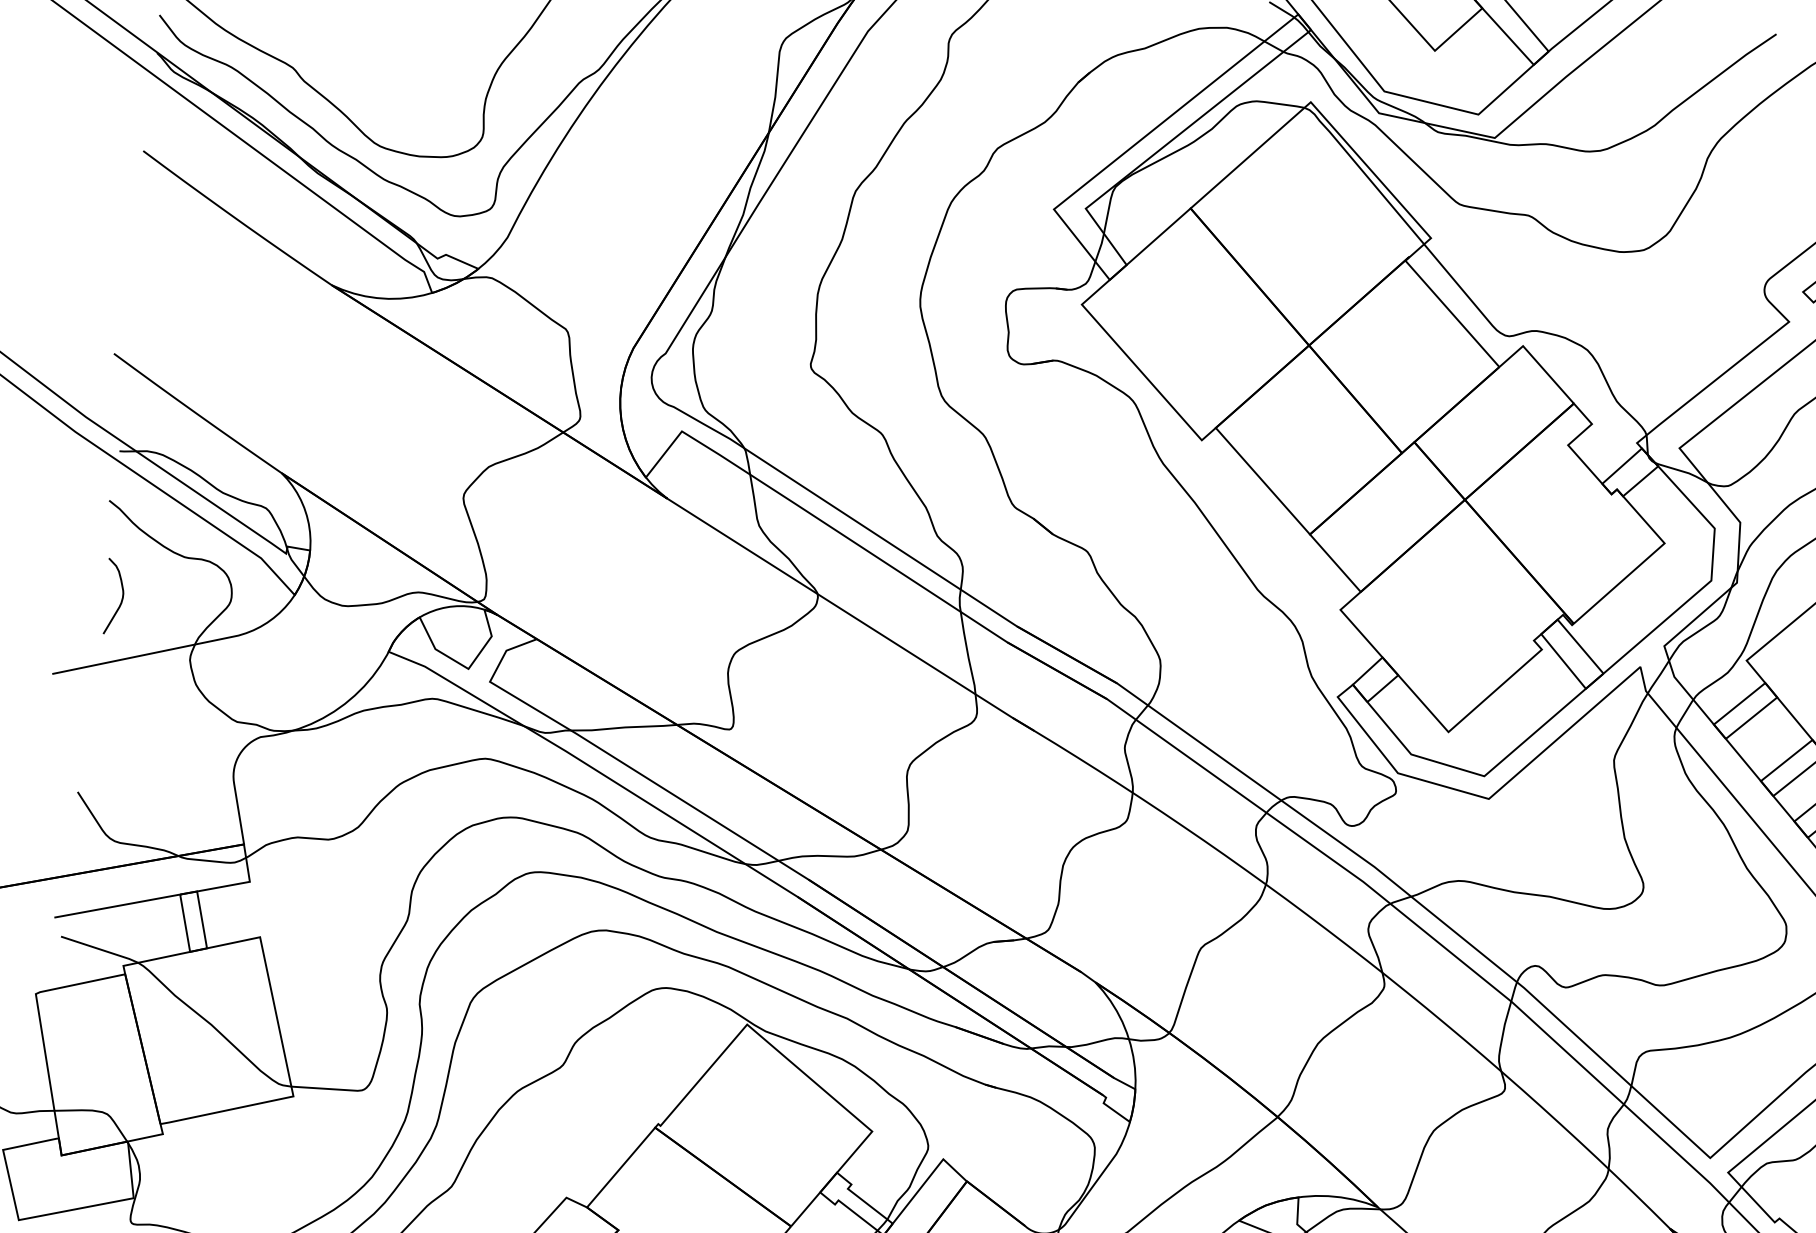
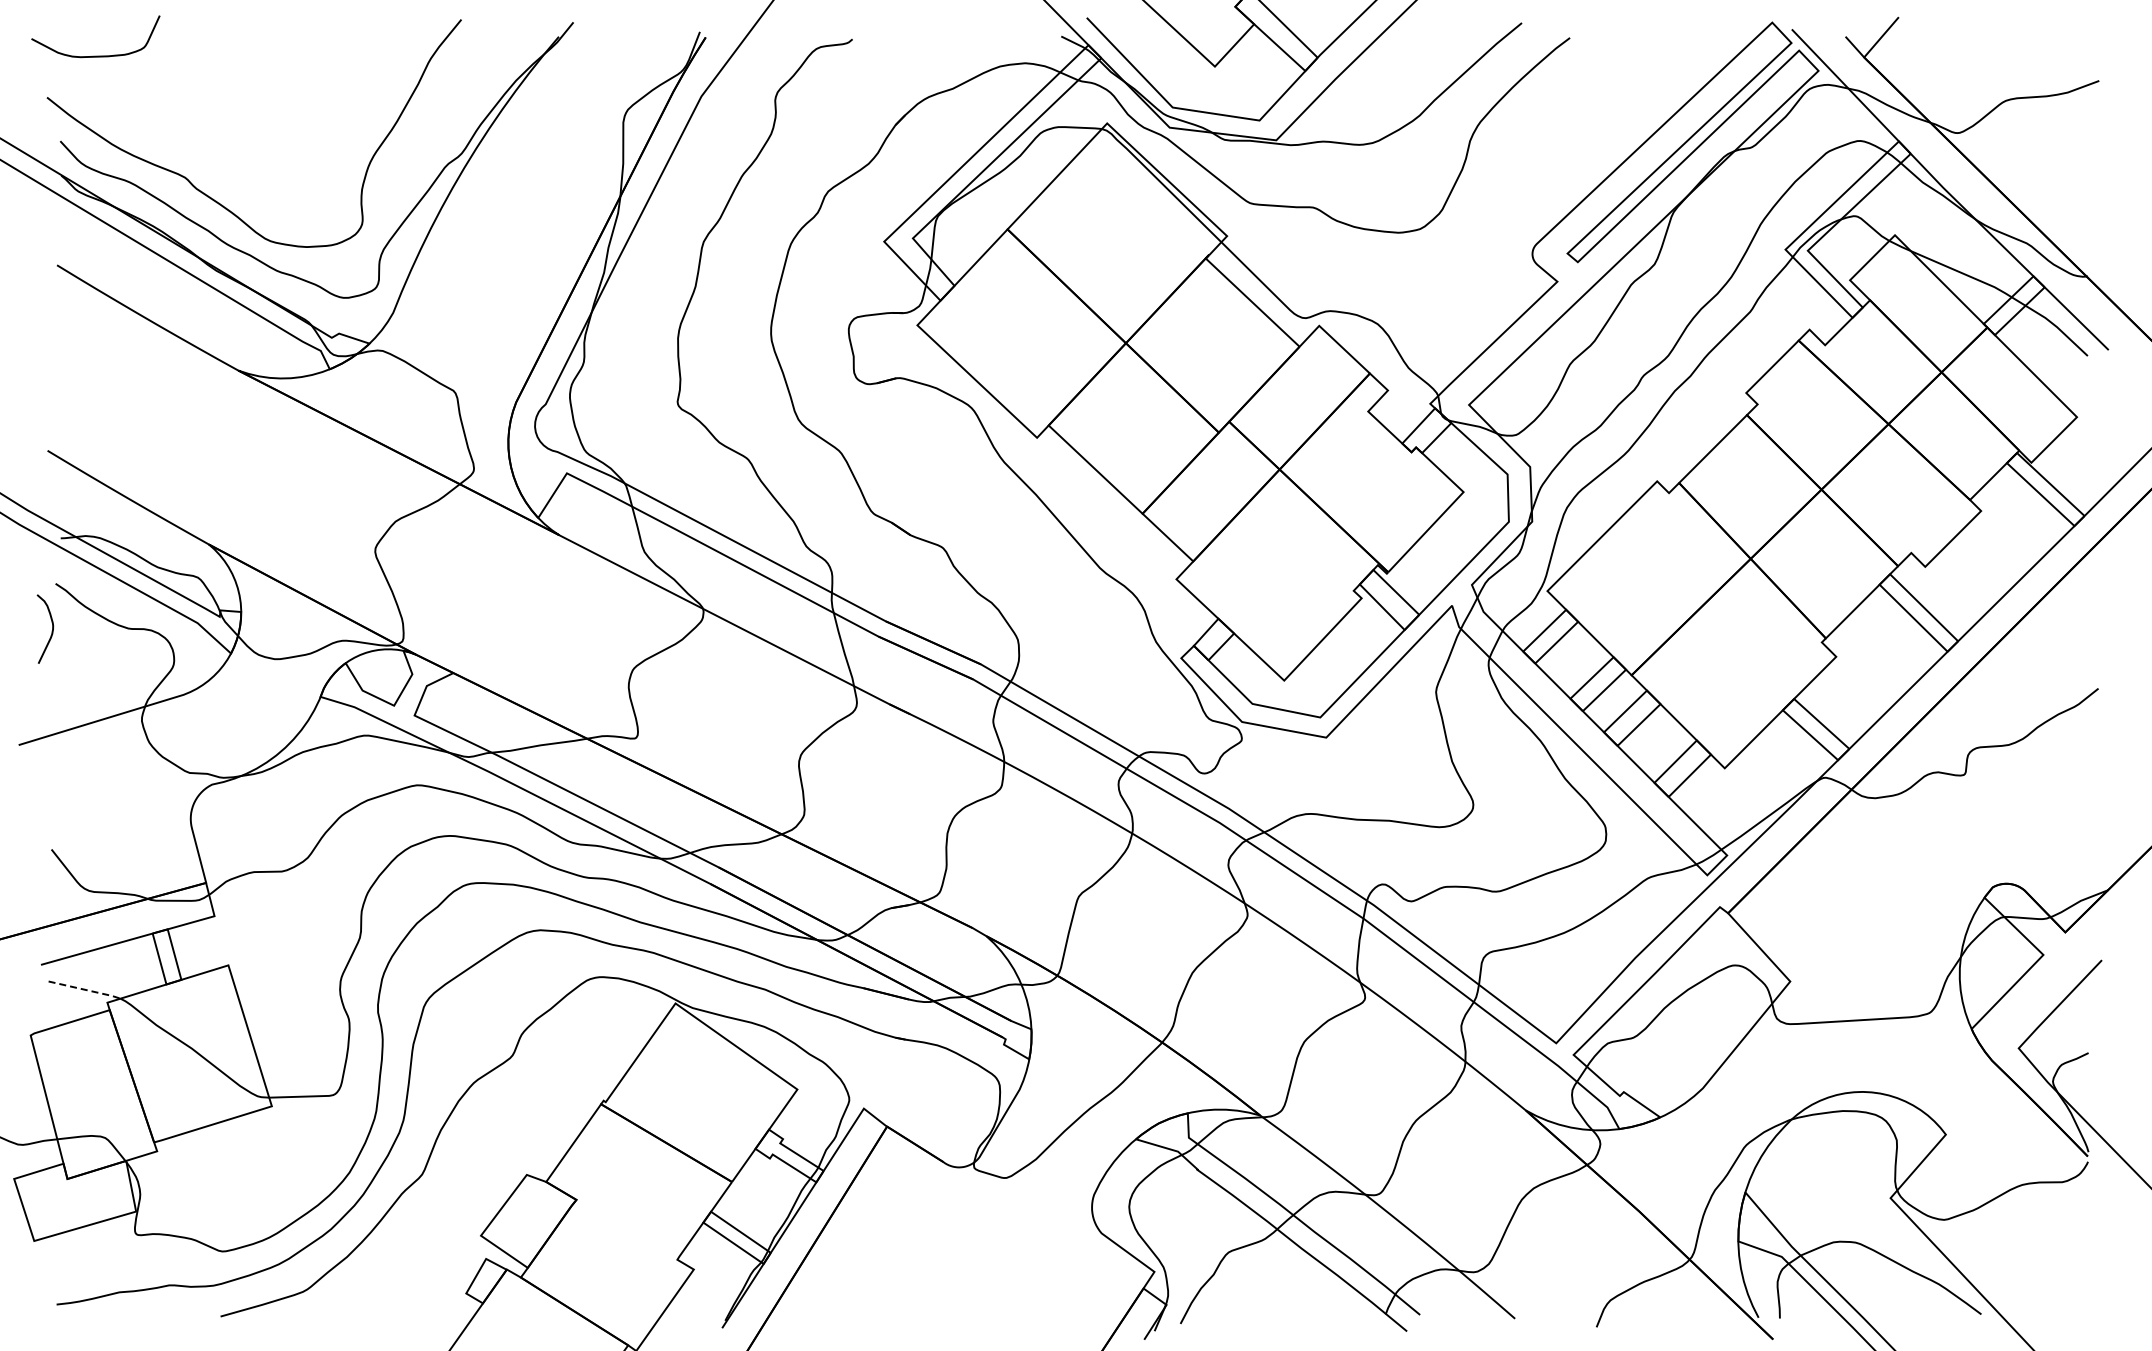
curve: (120, 599) -> (51, 631), moved
line: (100, 949) -> (85, 989), solid -> dashed

